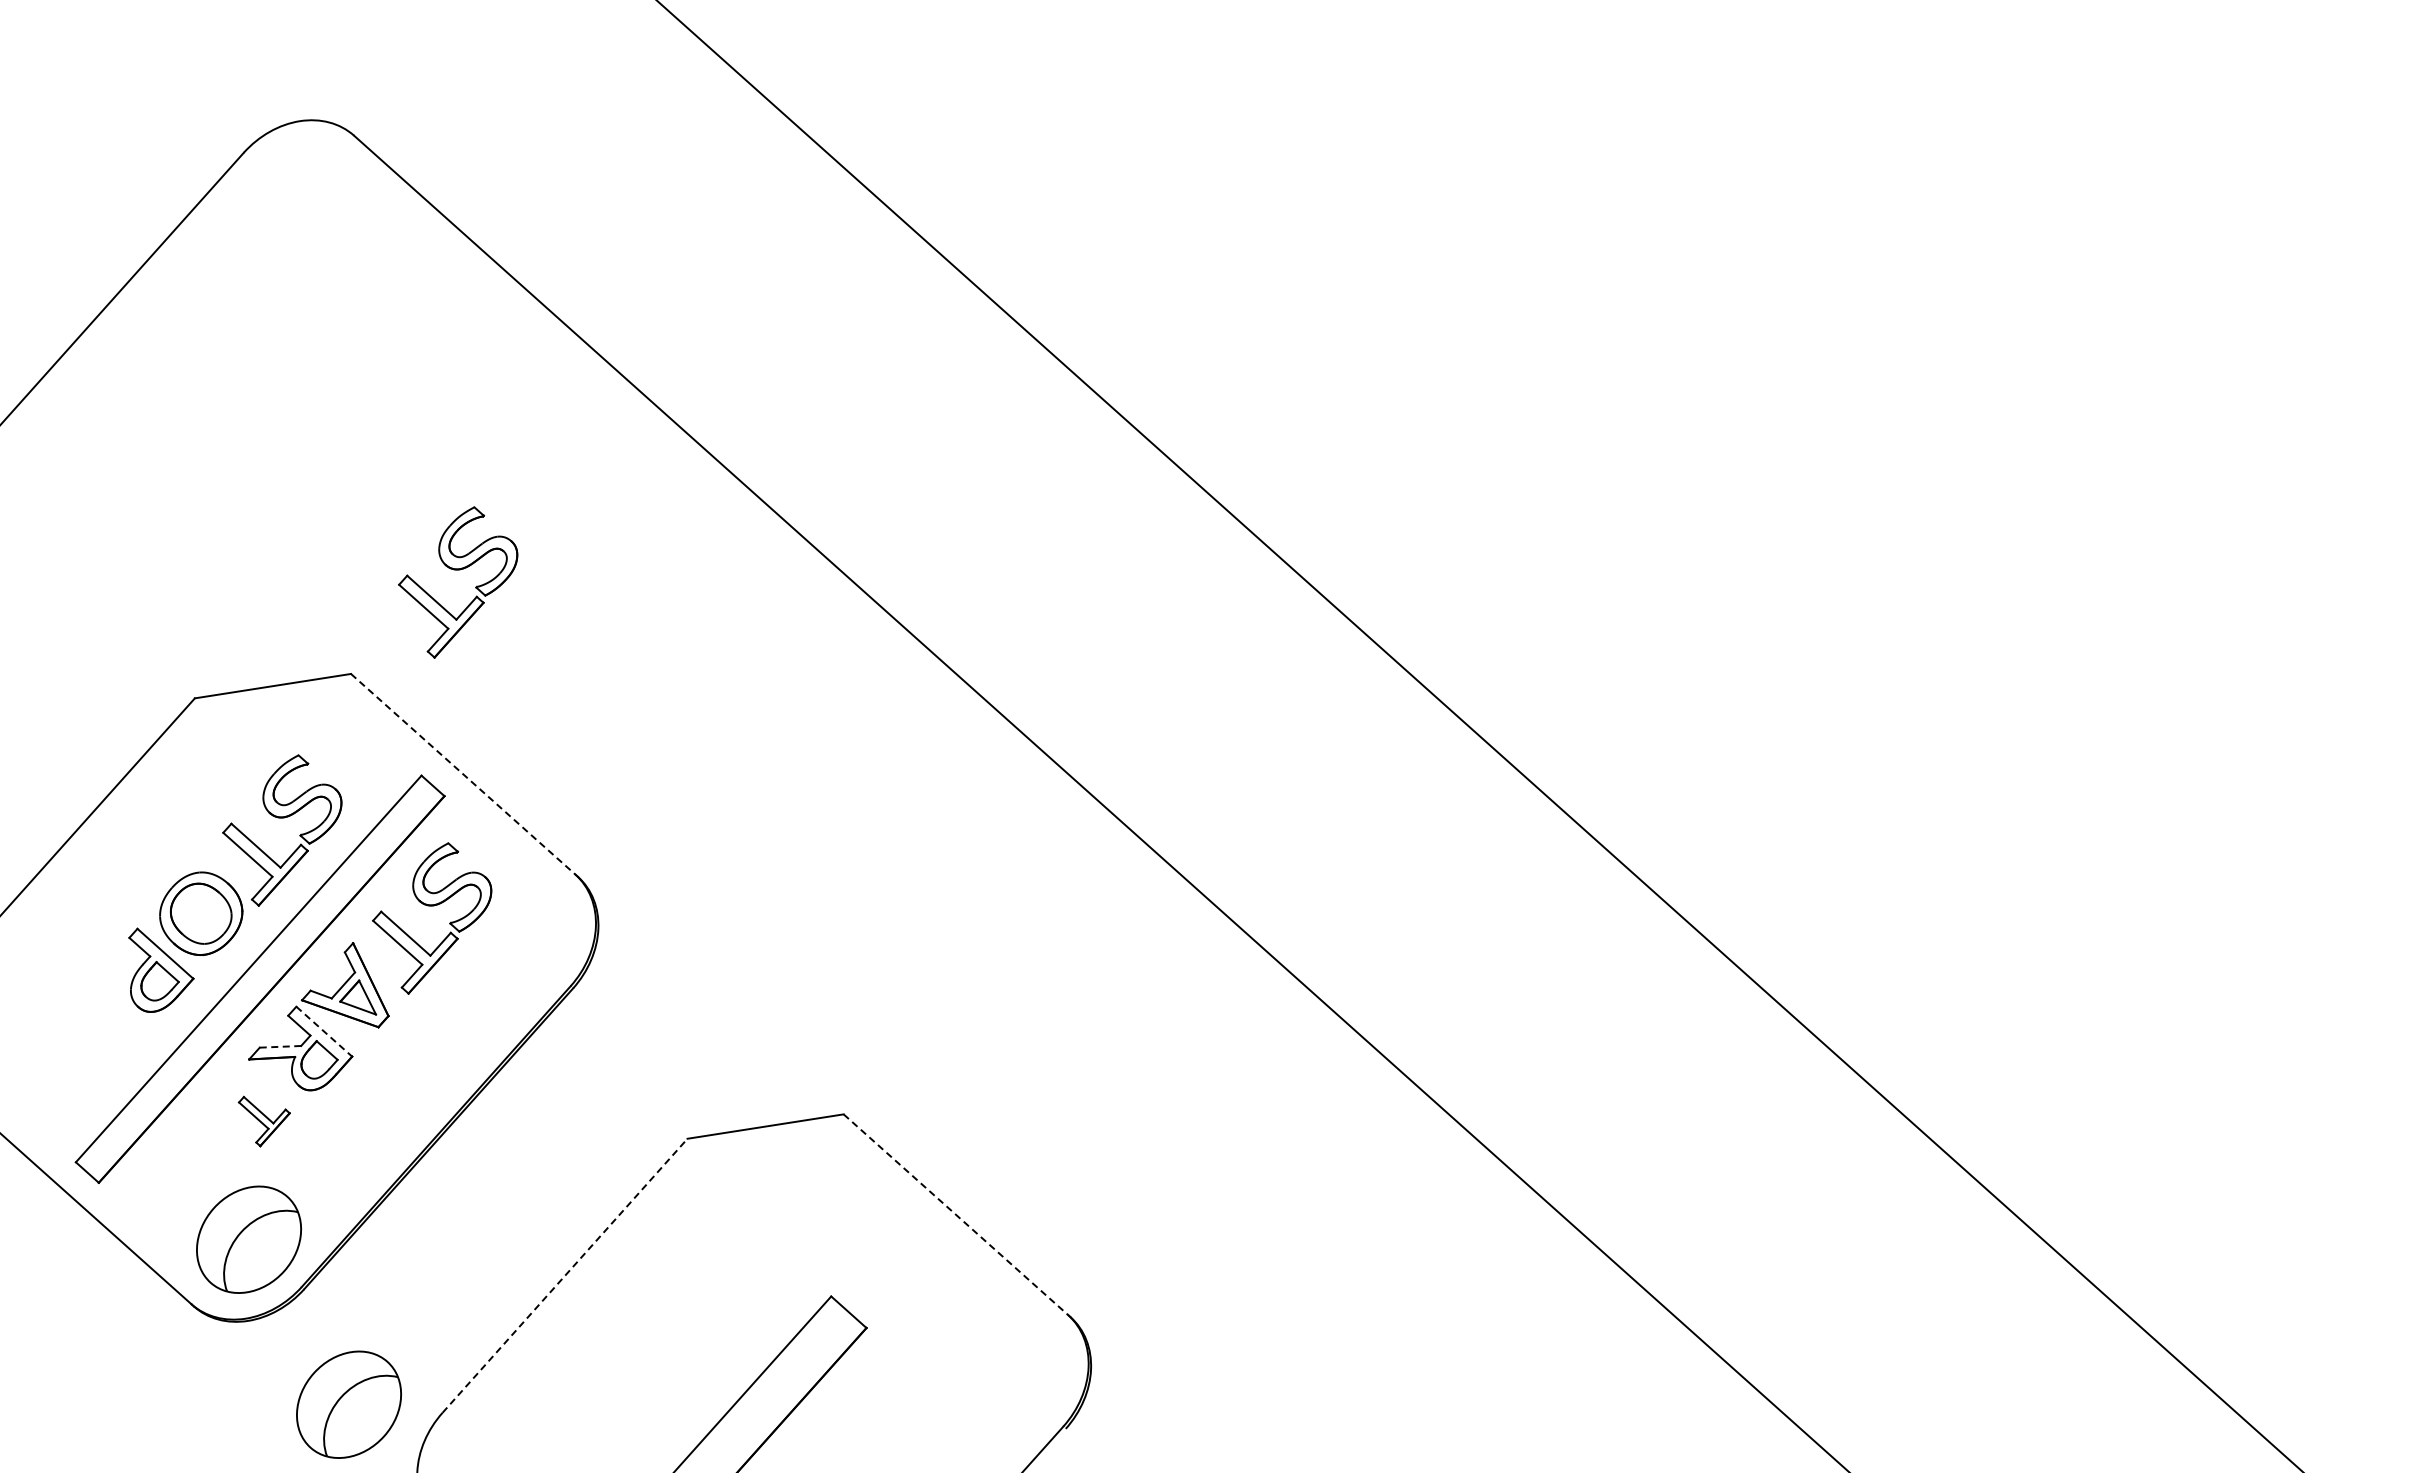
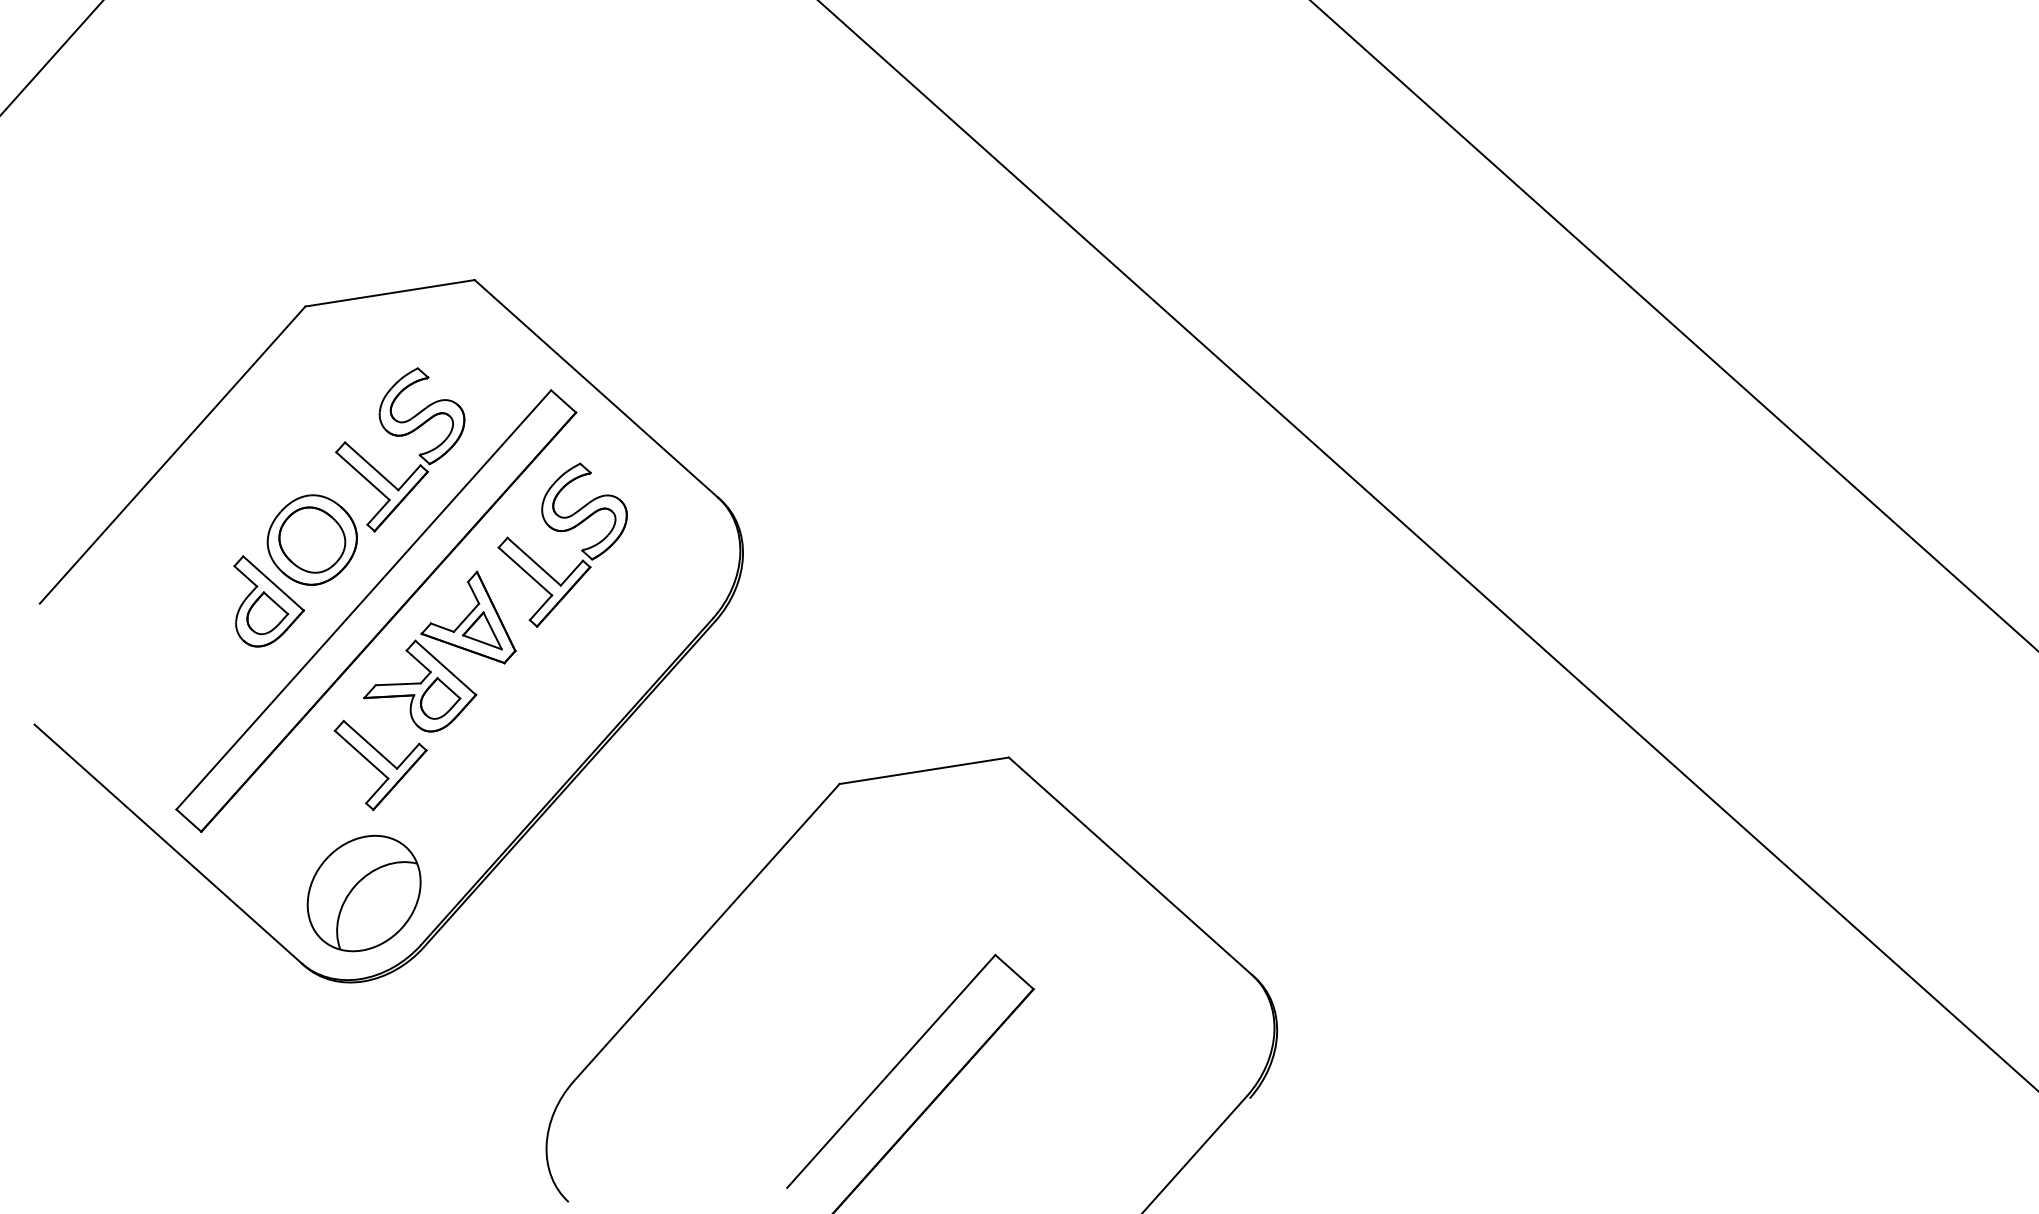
part: (458, 570) -> (591, 167), removed
line: (463, 774) -> (596, 389), dashed -> solid
line: (324, 1031) -> (445, 667), dashed -> solid
line: (280, 1046) -> (398, 683), dashed -> solid
part: (264, 1121) -> (380, 765), size x1.67
line: (955, 1214) -> (1130, 866), dashed -> solid
line: (565, 1275) -> (707, 932), dashed -> solid
part: (348, 1404) -> (472, 1072), removed

